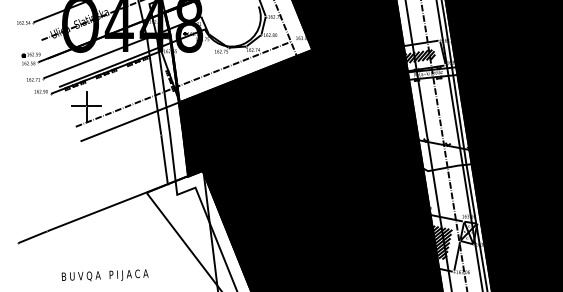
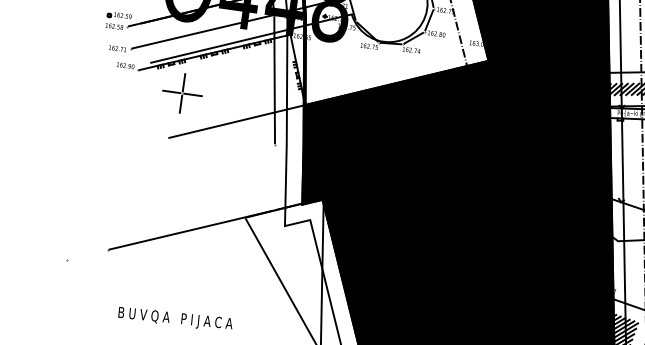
line: (182, 83) -> (312, 81), removed
line: (164, 159) -> (274, 177), removed
line: (32, 236) -> (87, 254), removed

